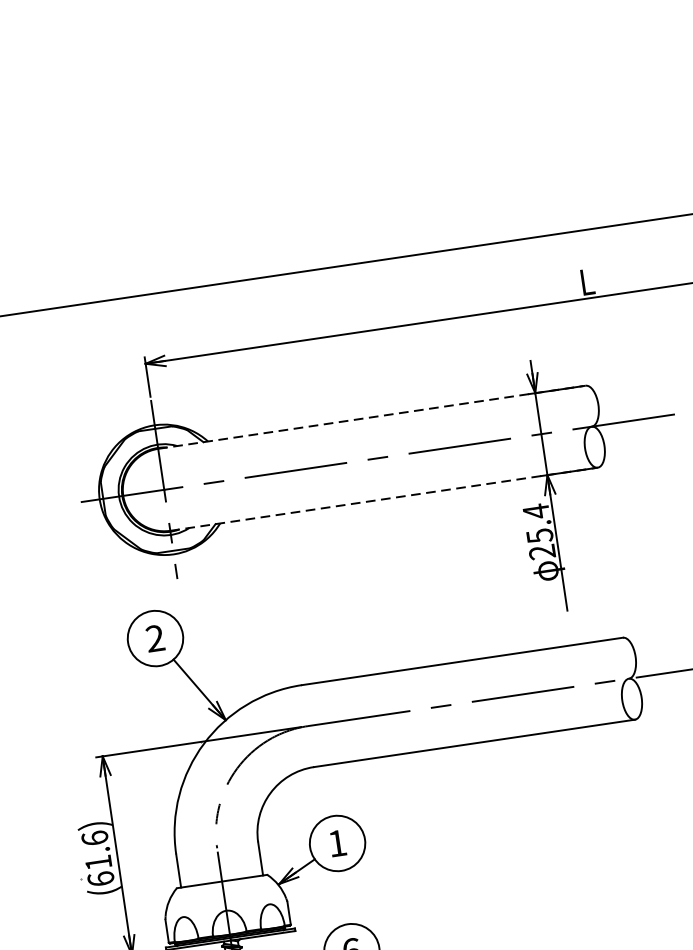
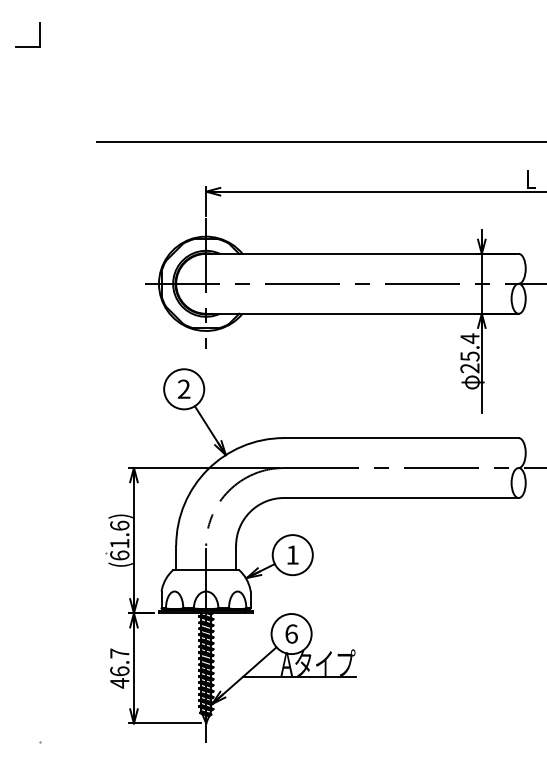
line: (372, 416) -> (362, 253), dashed -> solid
line: (384, 498) -> (362, 313), dashed -> solid

